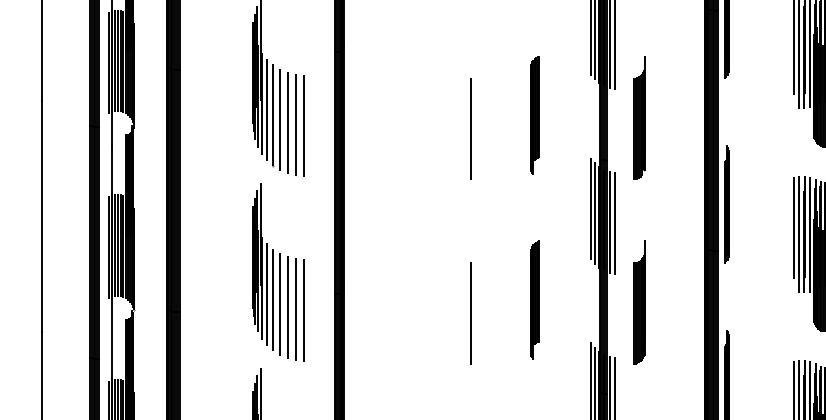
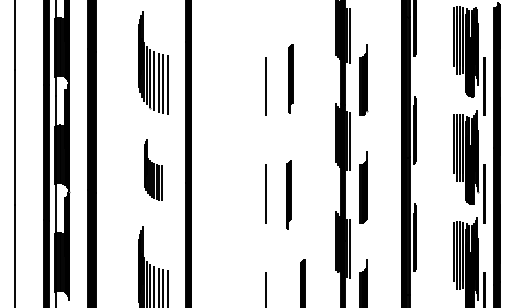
part: (534, 115) -> (290, 78), moved
part: (278, 271) -> (153, 169), size x0.6
part: (534, 298) -> (288, 194), moved

